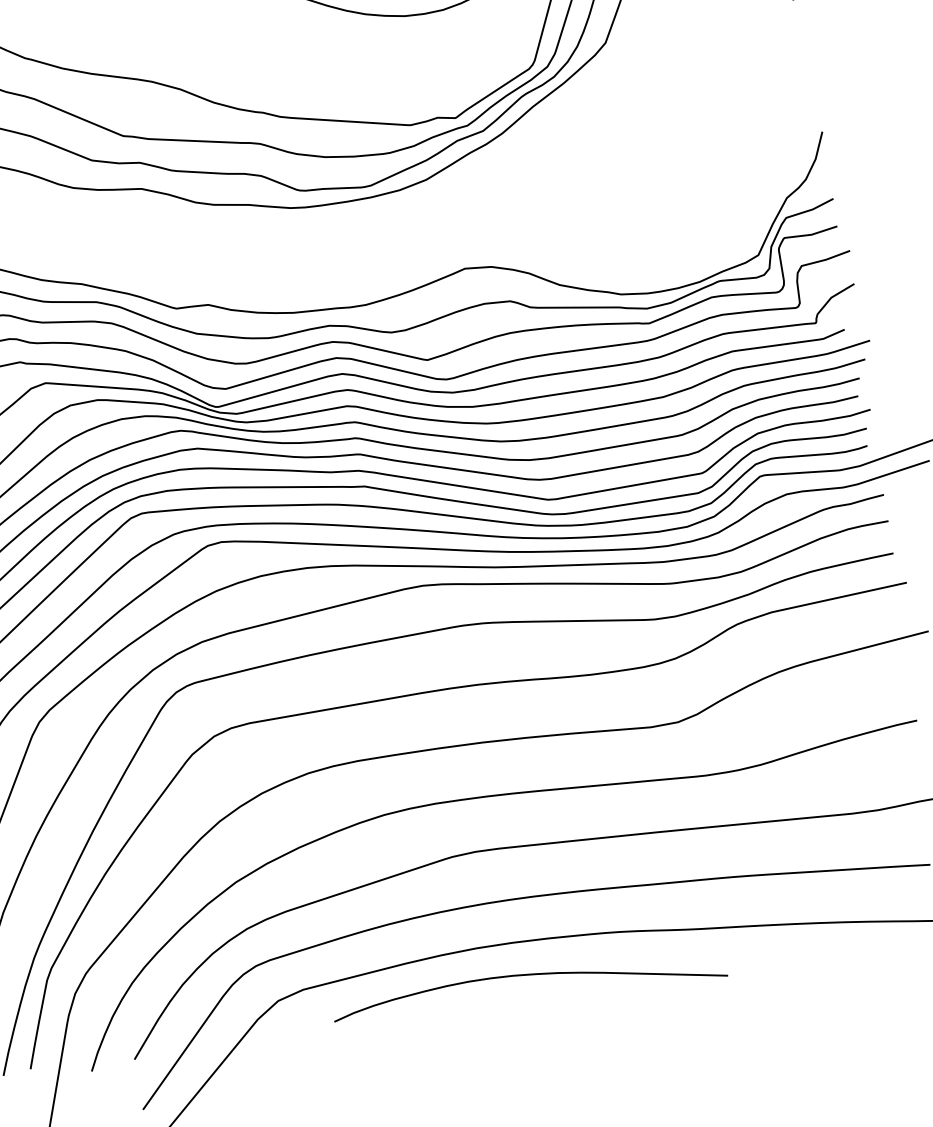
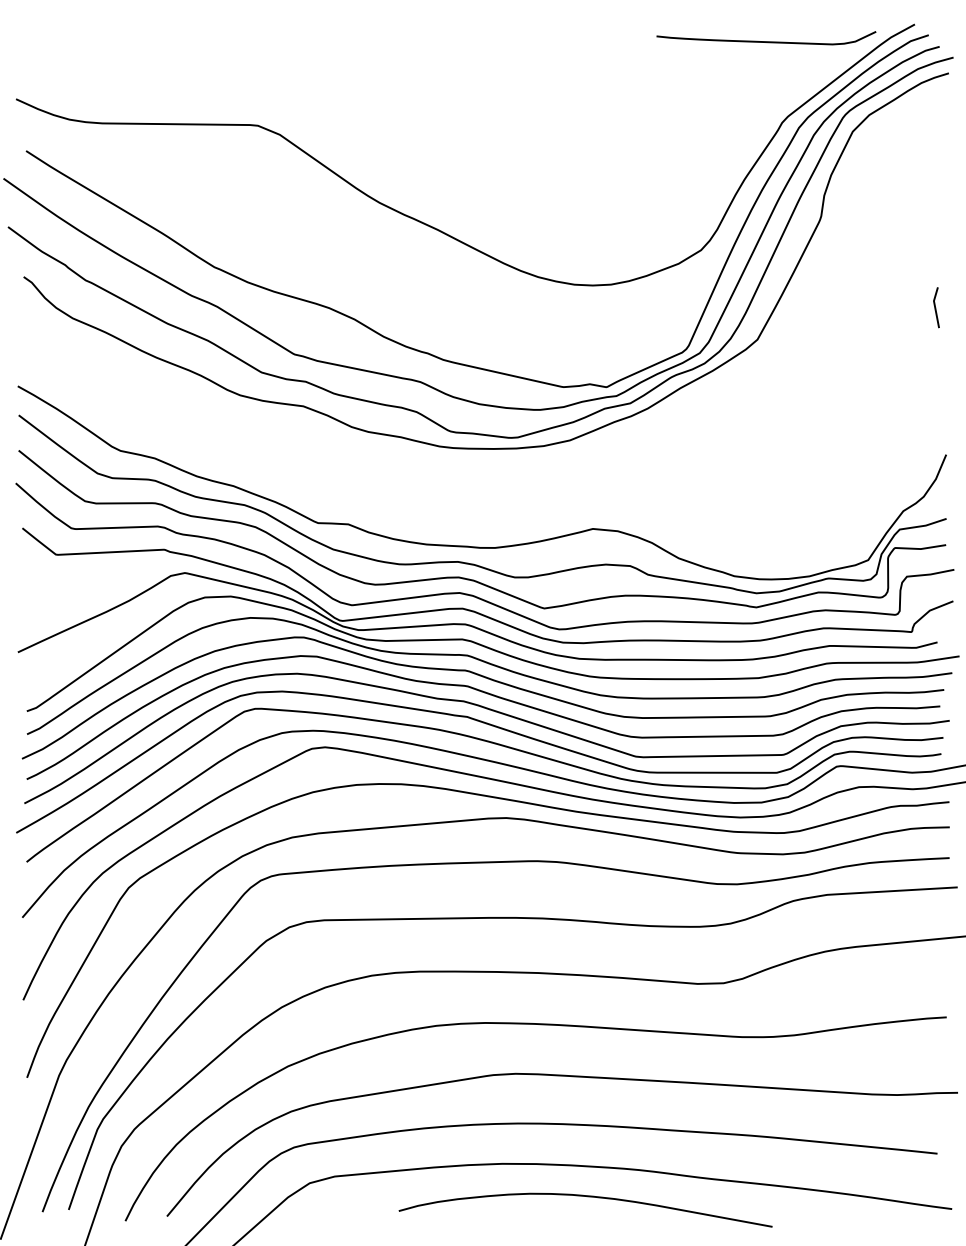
curve: (529, 975) -> (587, 1197), moved

